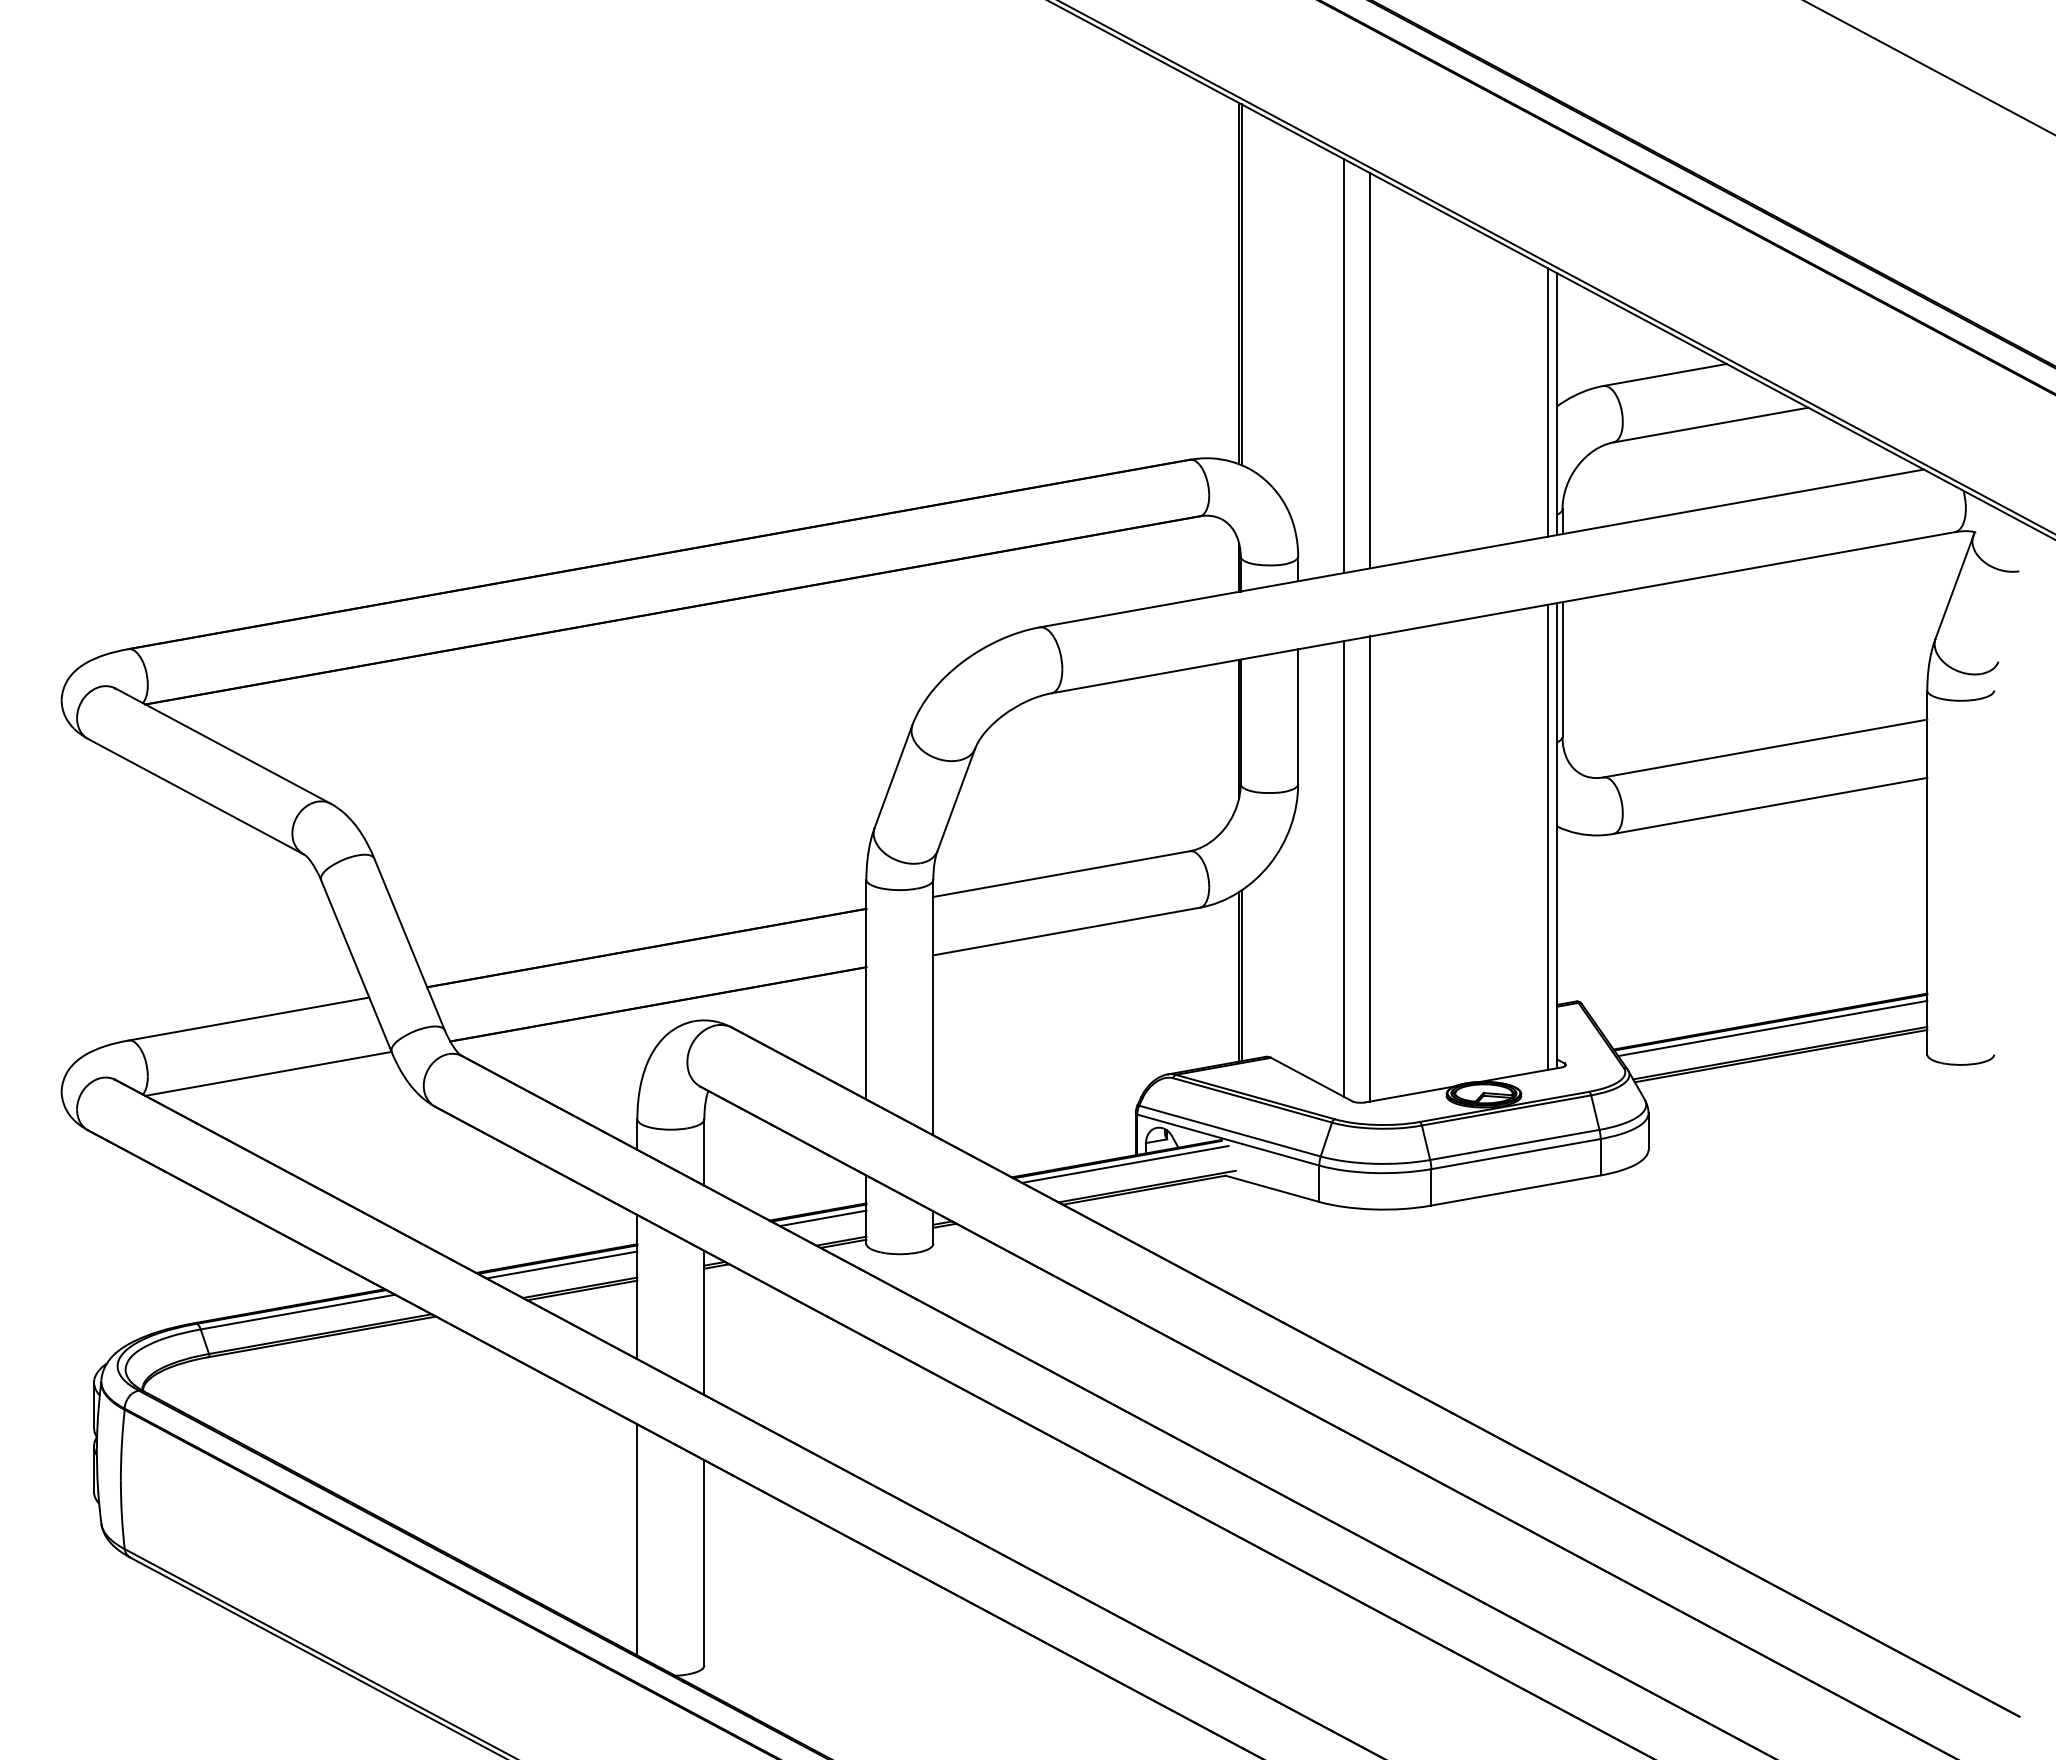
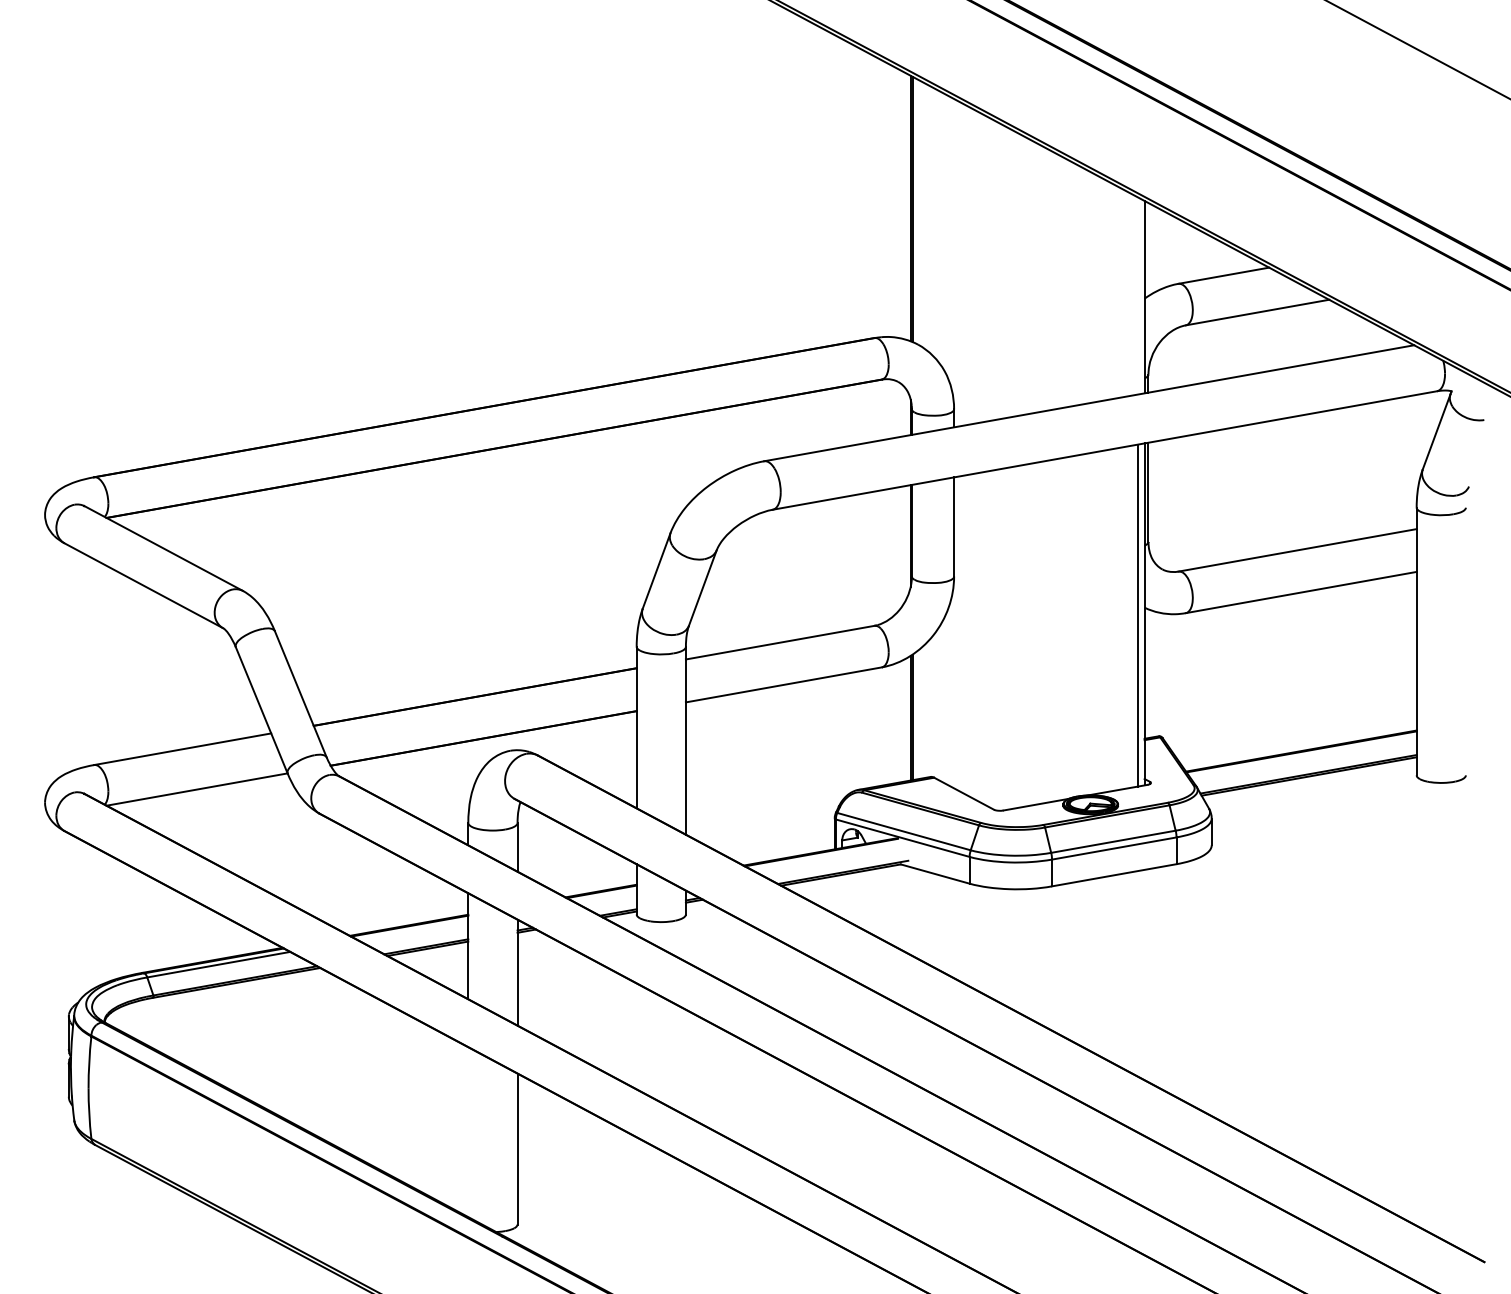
line: (1344, 366) -> (988, 269), removed
line: (1370, 370) -> (1007, 272), removed
line: (1547, 402) -> (1137, 295), removed
line: (1344, 868) -> (988, 638), removed
line: (1370, 869) -> (1007, 639), removed
line: (1772, 1028) -> (1302, 756), removed
line: (1125, 1164) -> (827, 856), removed
line: (822, 1218) -> (604, 895), removed
line: (561, 1264) -> (412, 929), removed
line: (637, 1539) -> (468, 1131), removed

